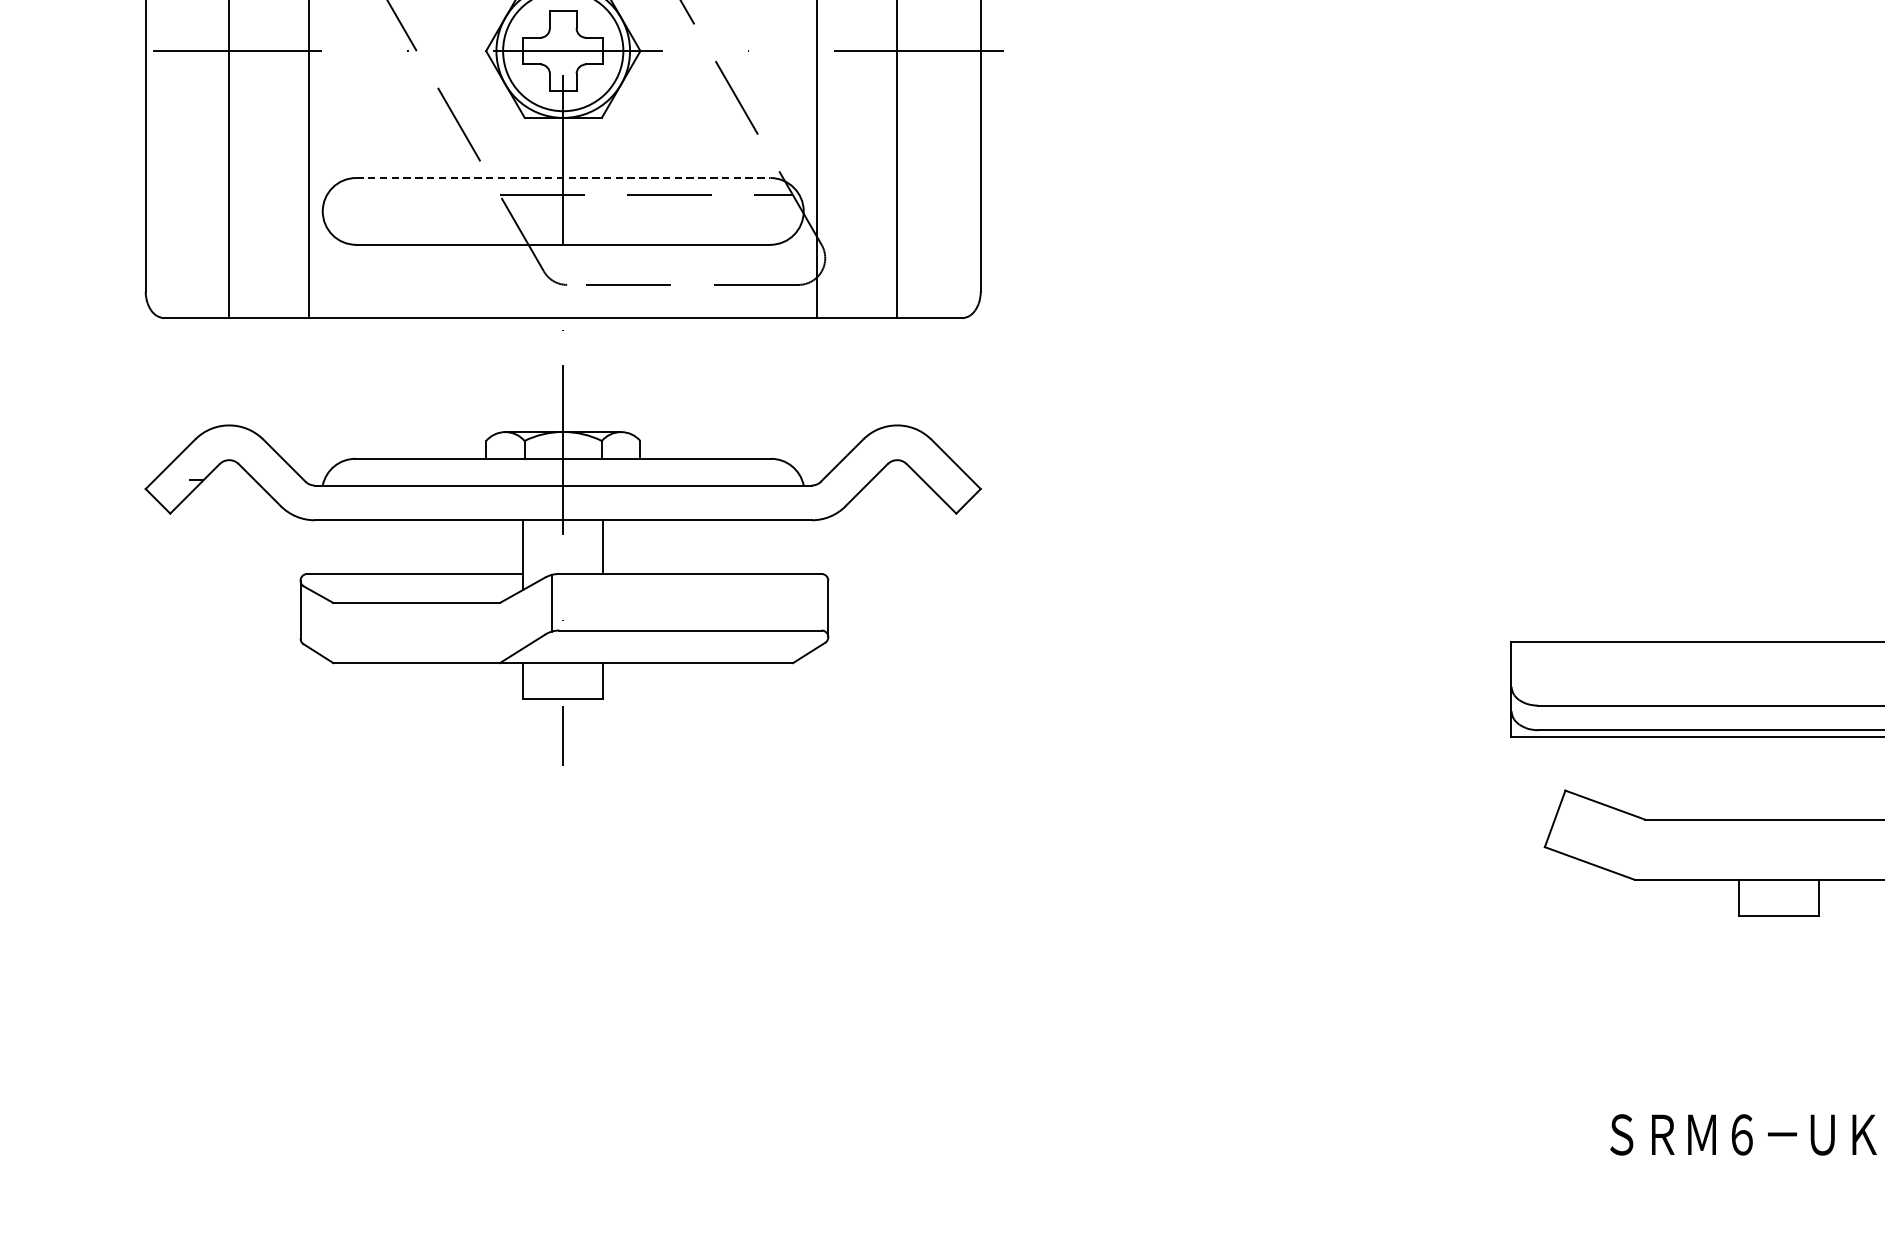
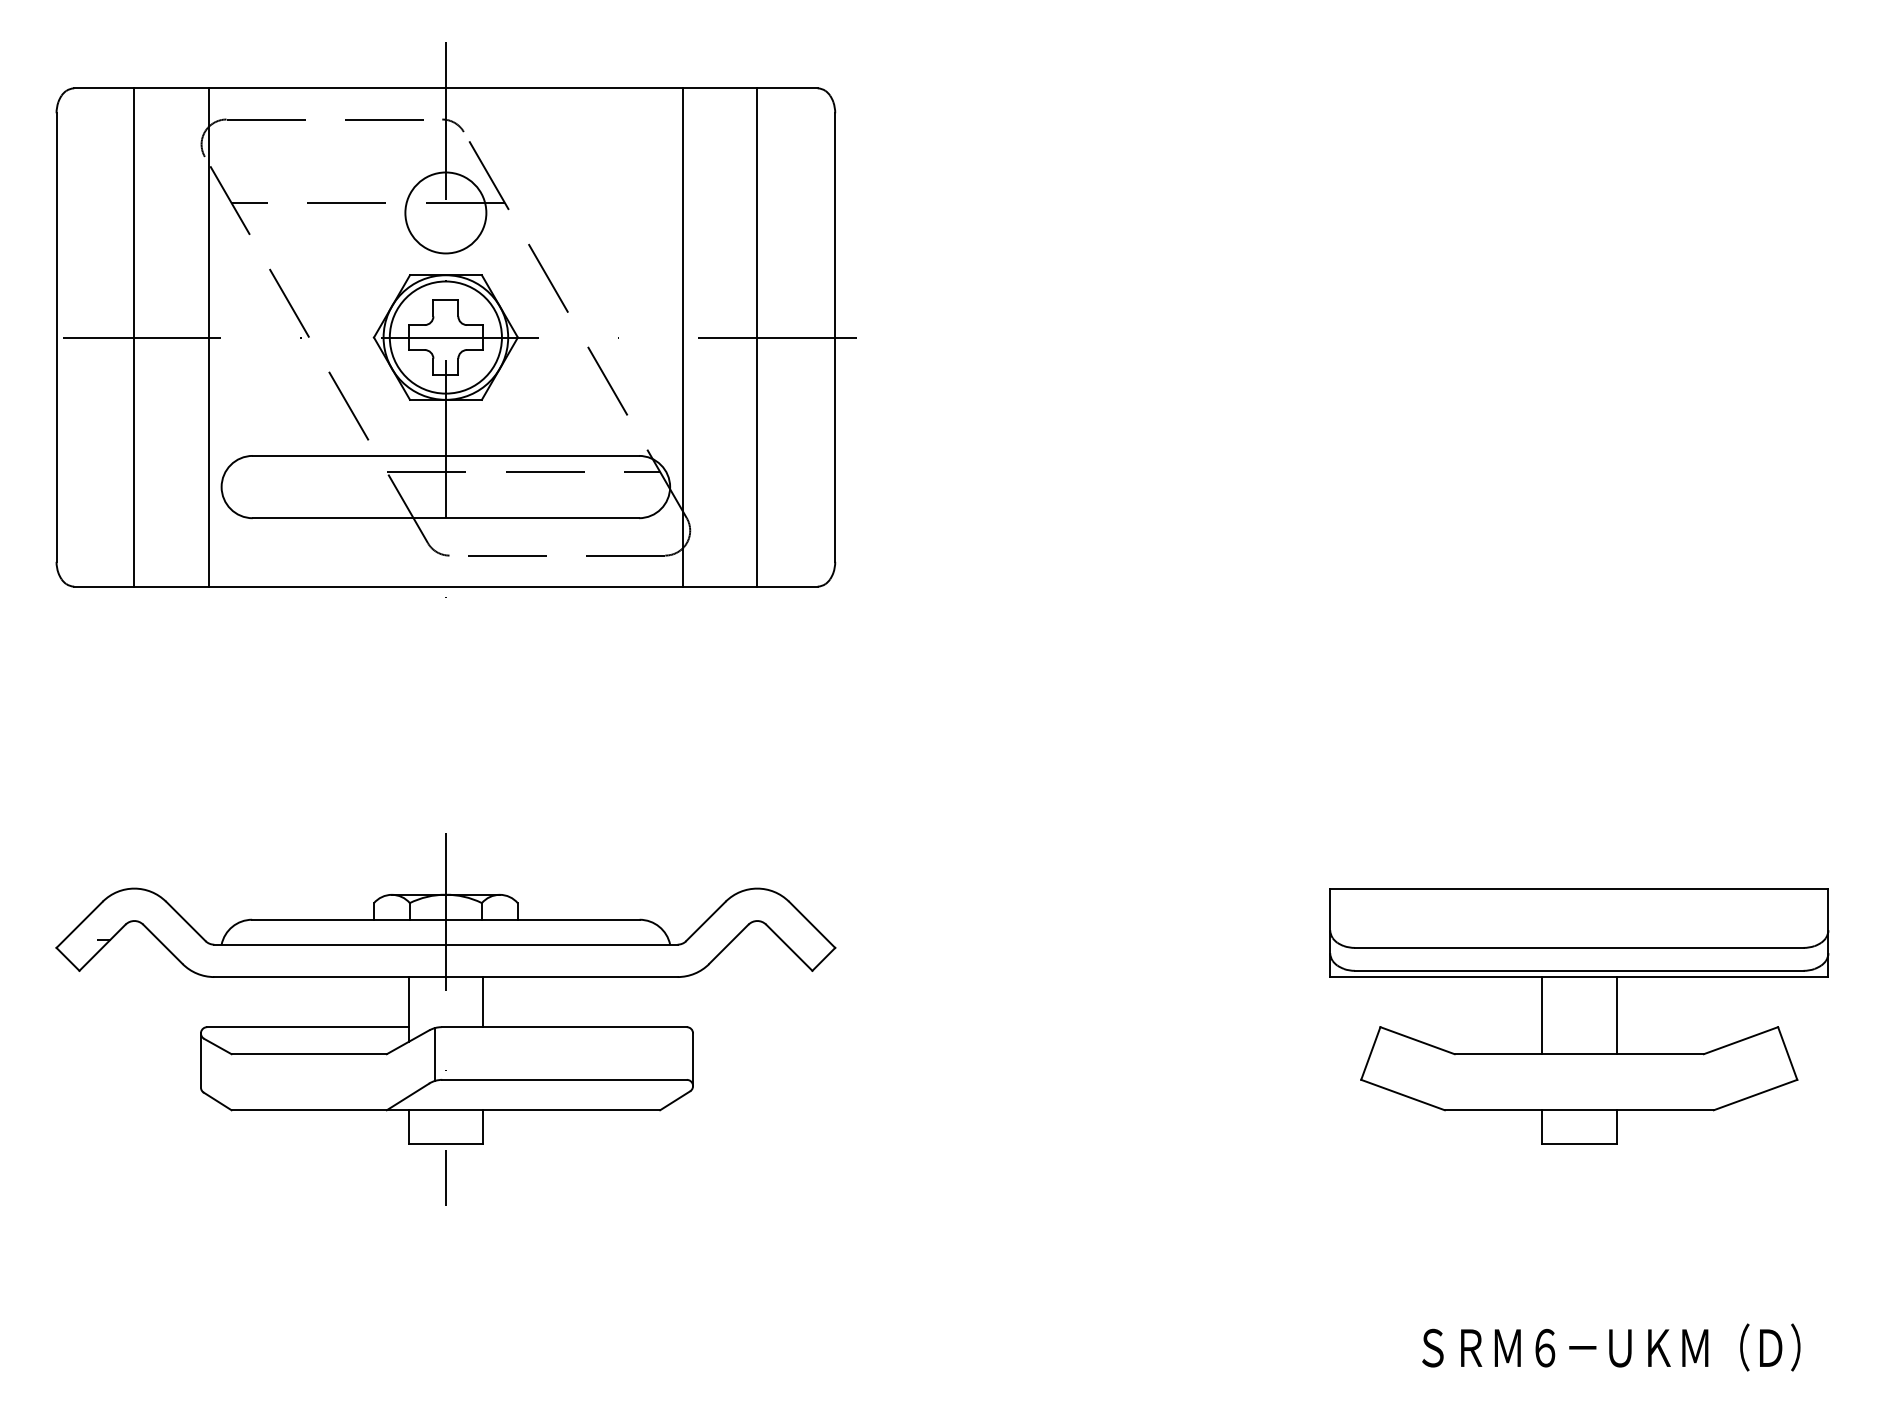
line: (563, 177) -> (446, 455), dashed -> solid
part: (562, 565) -> (445, 1019), moved
line: (1738, 778) -> (1541, 1015), added
line: (1818, 778) -> (1616, 1015), added

